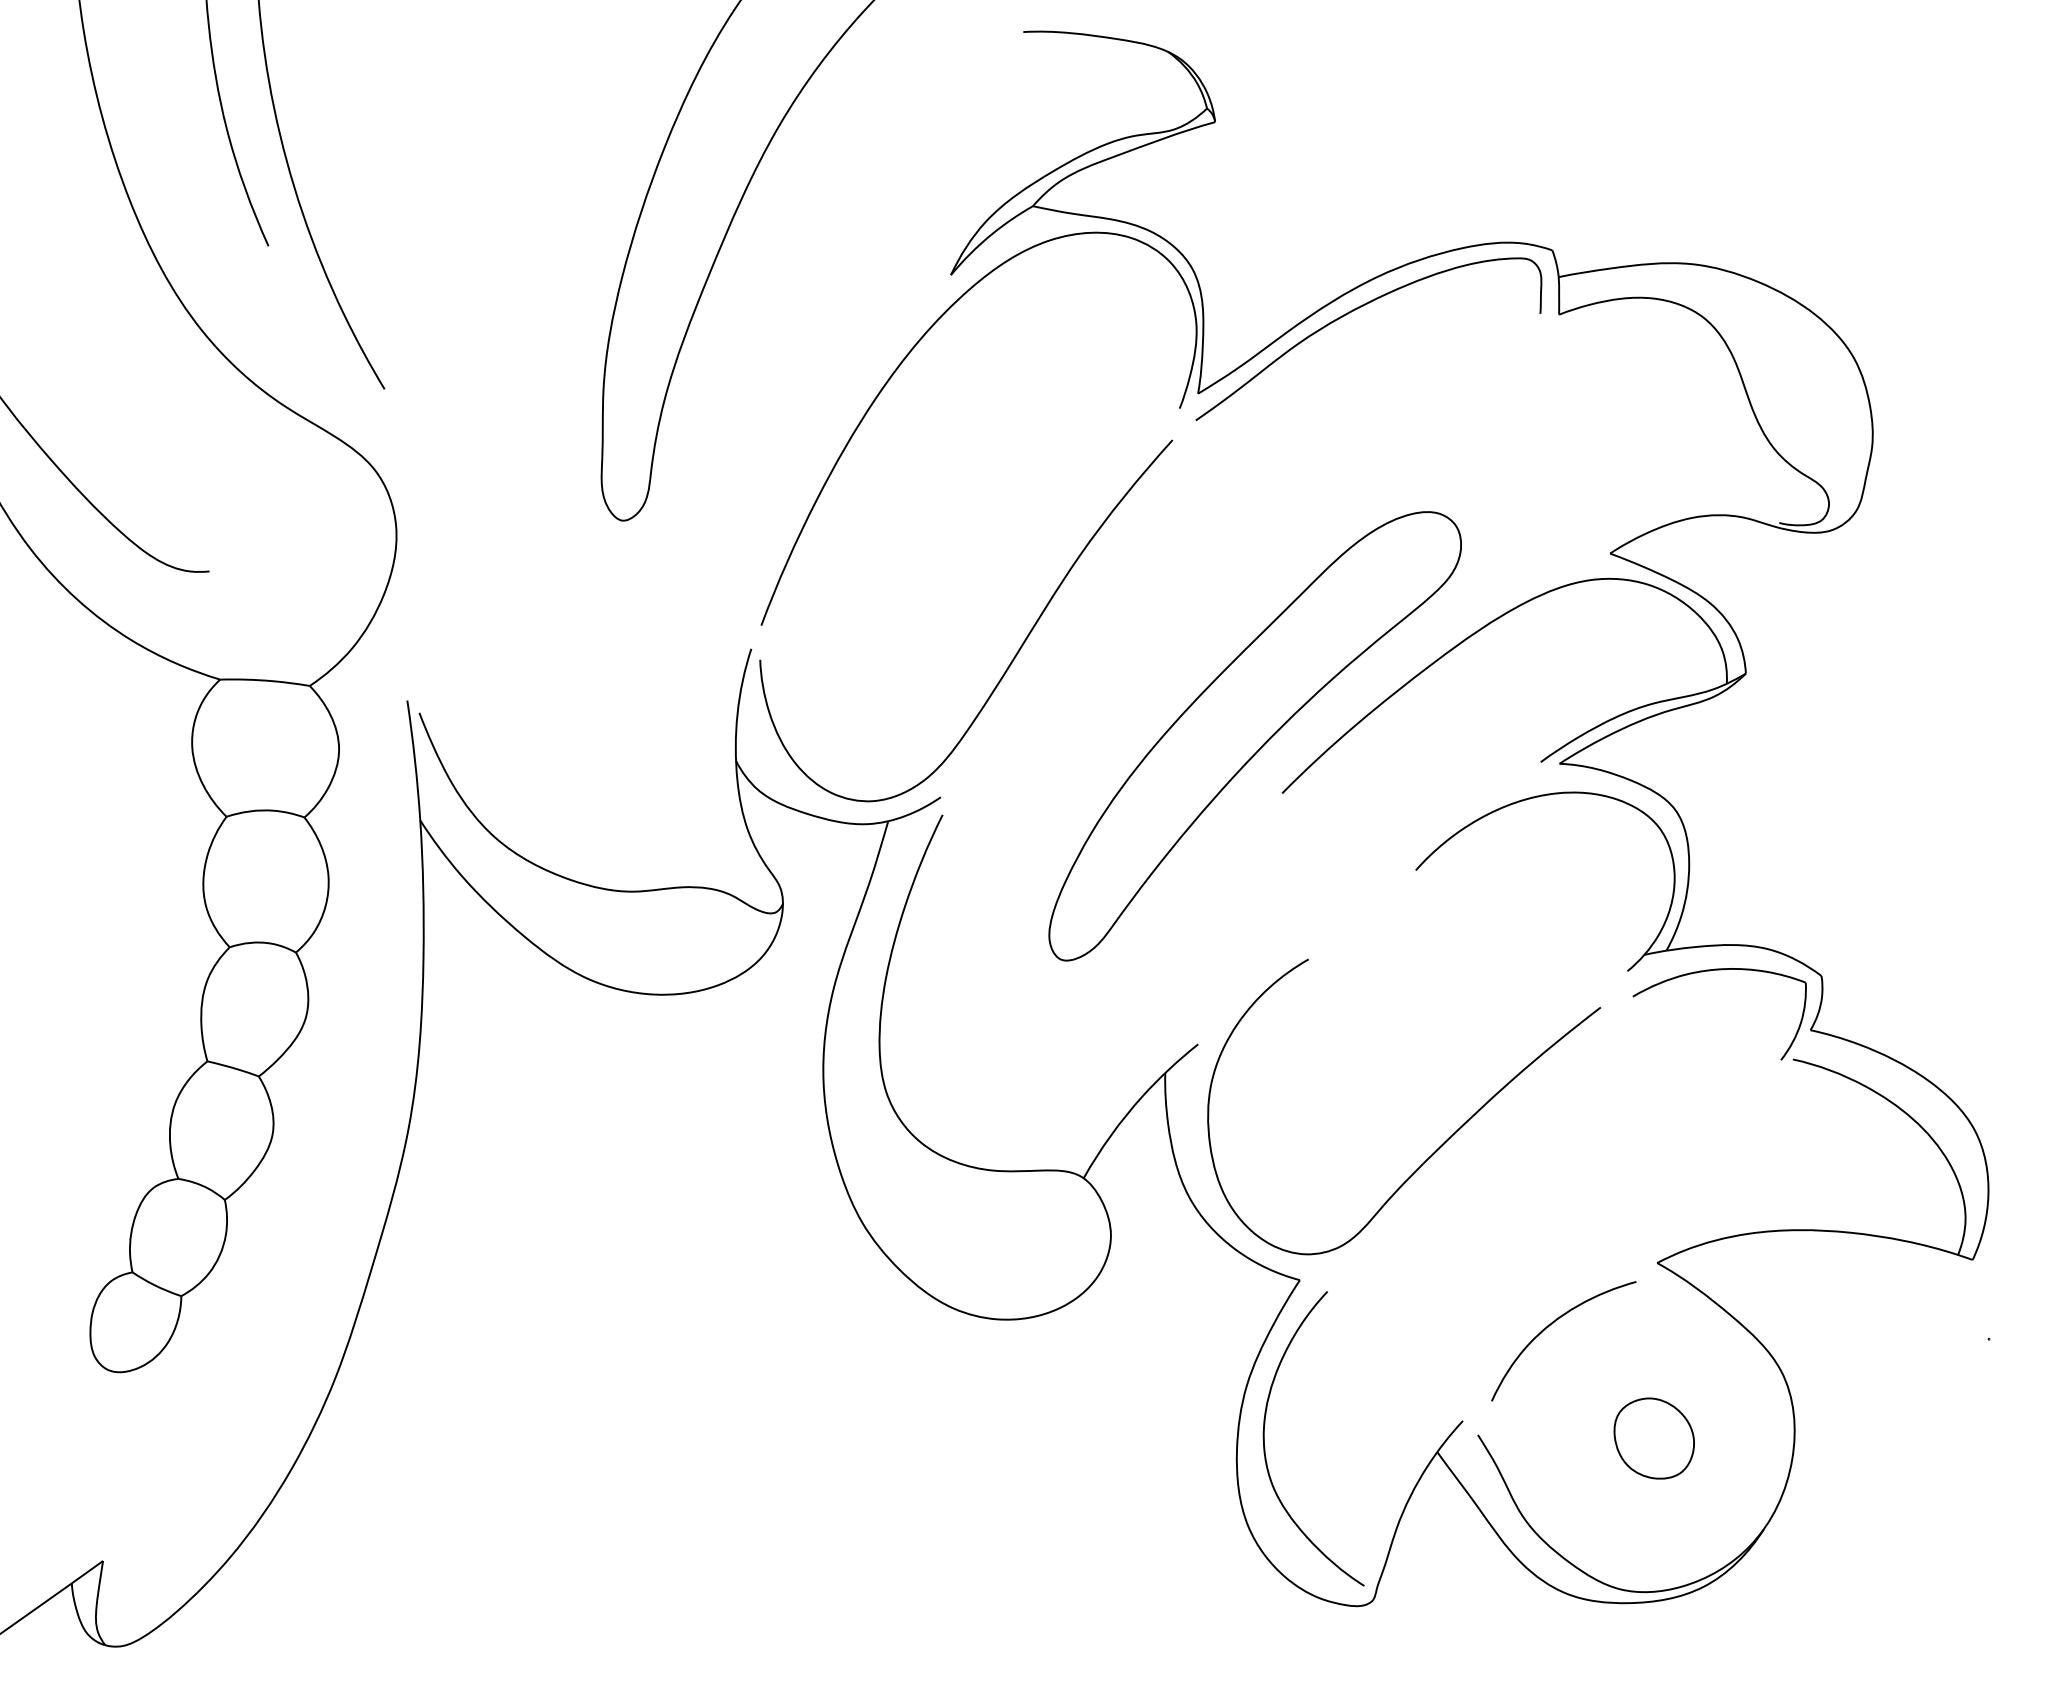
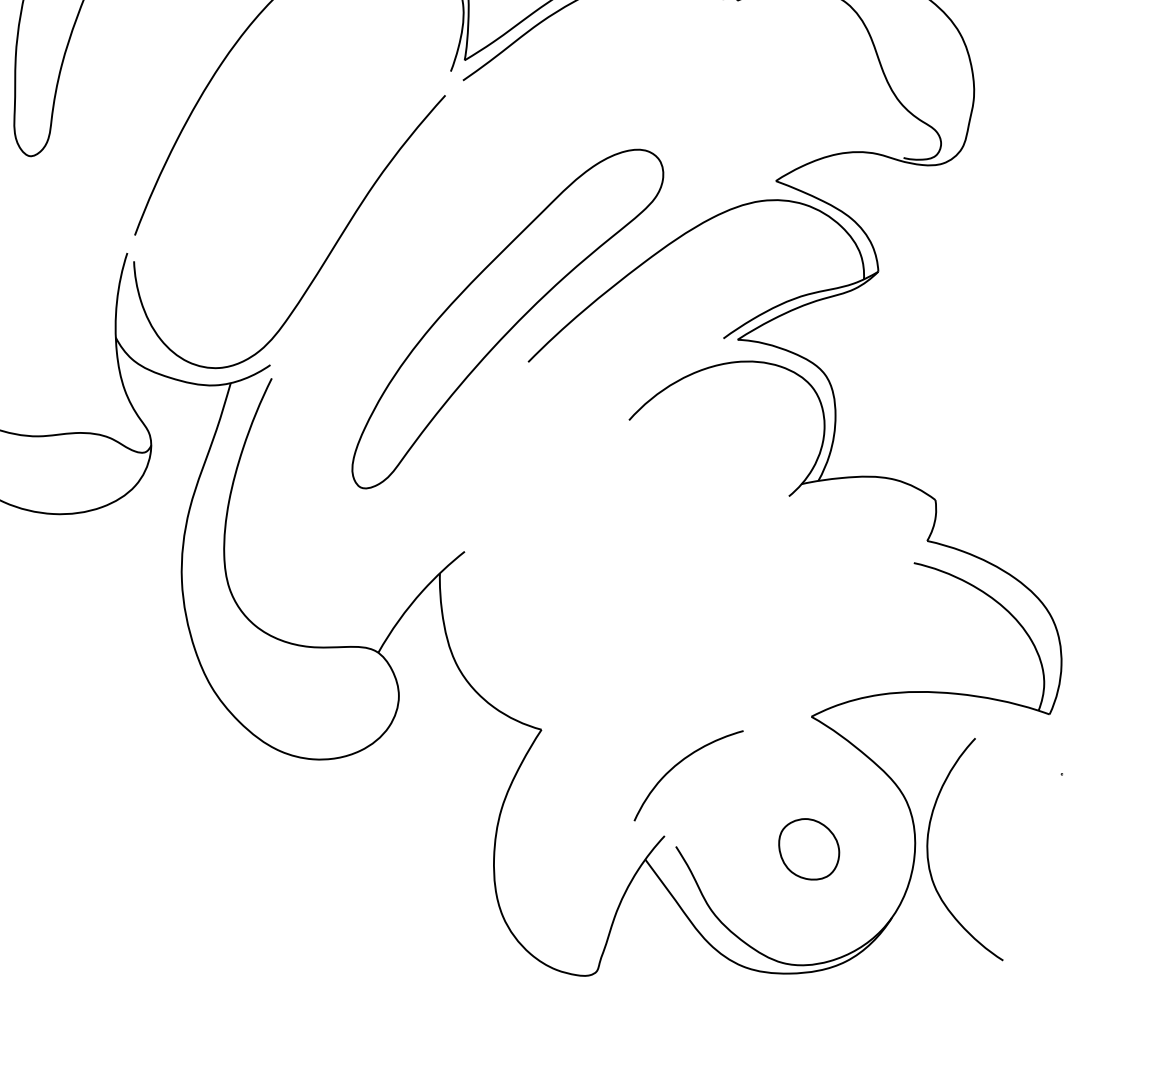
part: (1710, 971) -> (851, 496), removed
curve: (1442, 1143) -> (649, 626), removed
curve: (1552, 1324) -> (680, 763), moved
curve: (1265, 1447) -> (928, 856), moved

